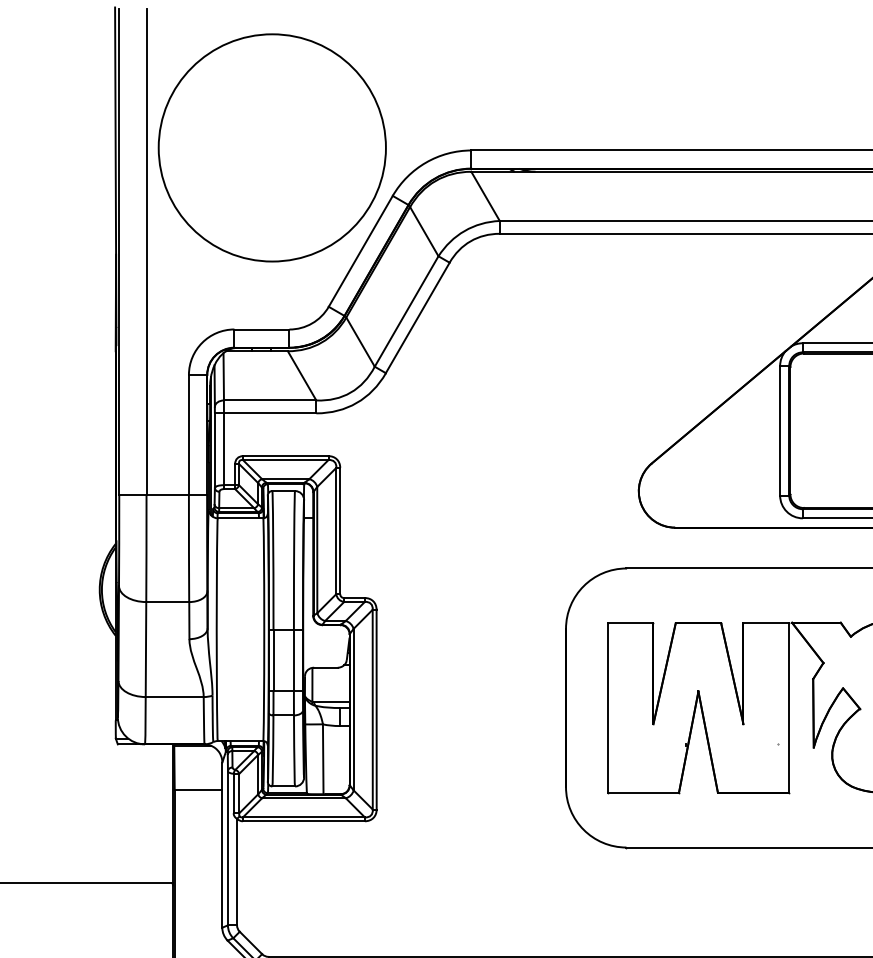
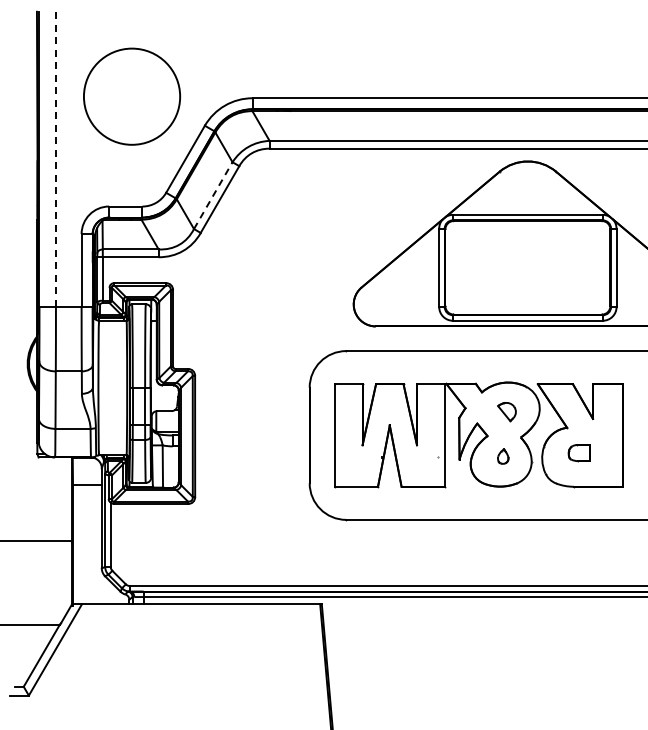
circle: (271, 147) -> (131, 96), size x0.7
line: (145, 253) -> (55, 160), solid -> dashed
line: (406, 311) -> (213, 195), solid -> dashed

